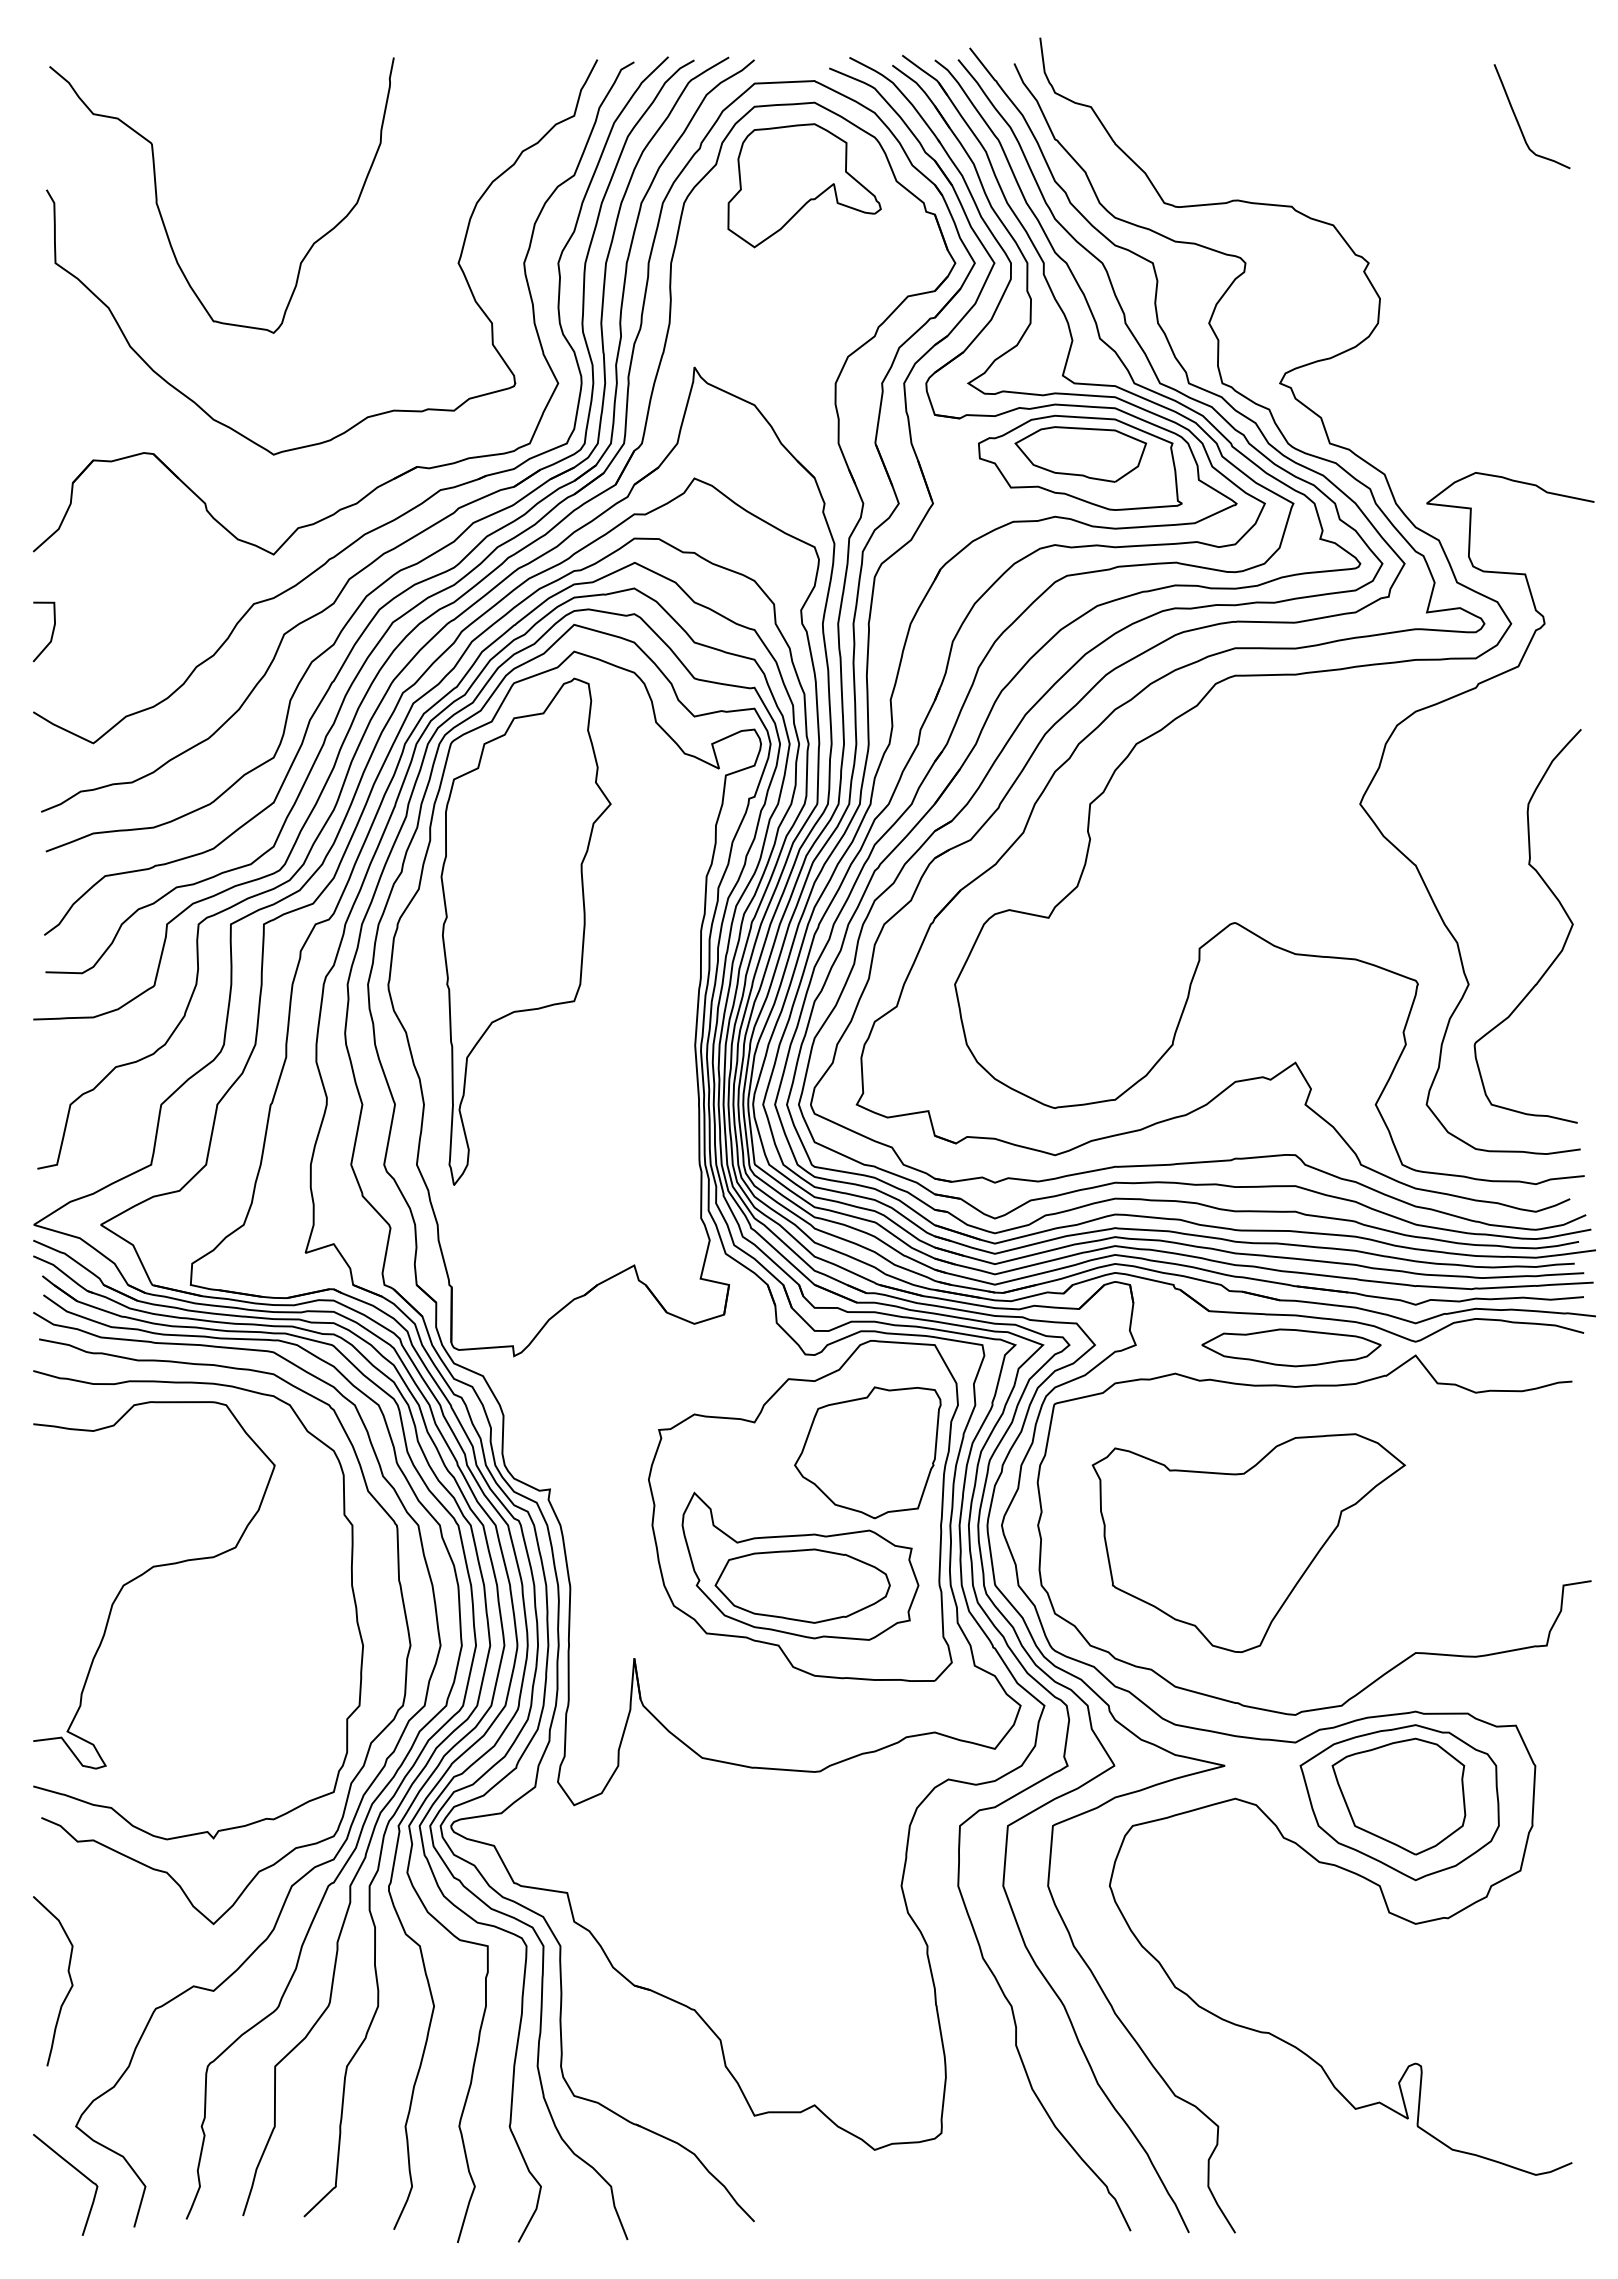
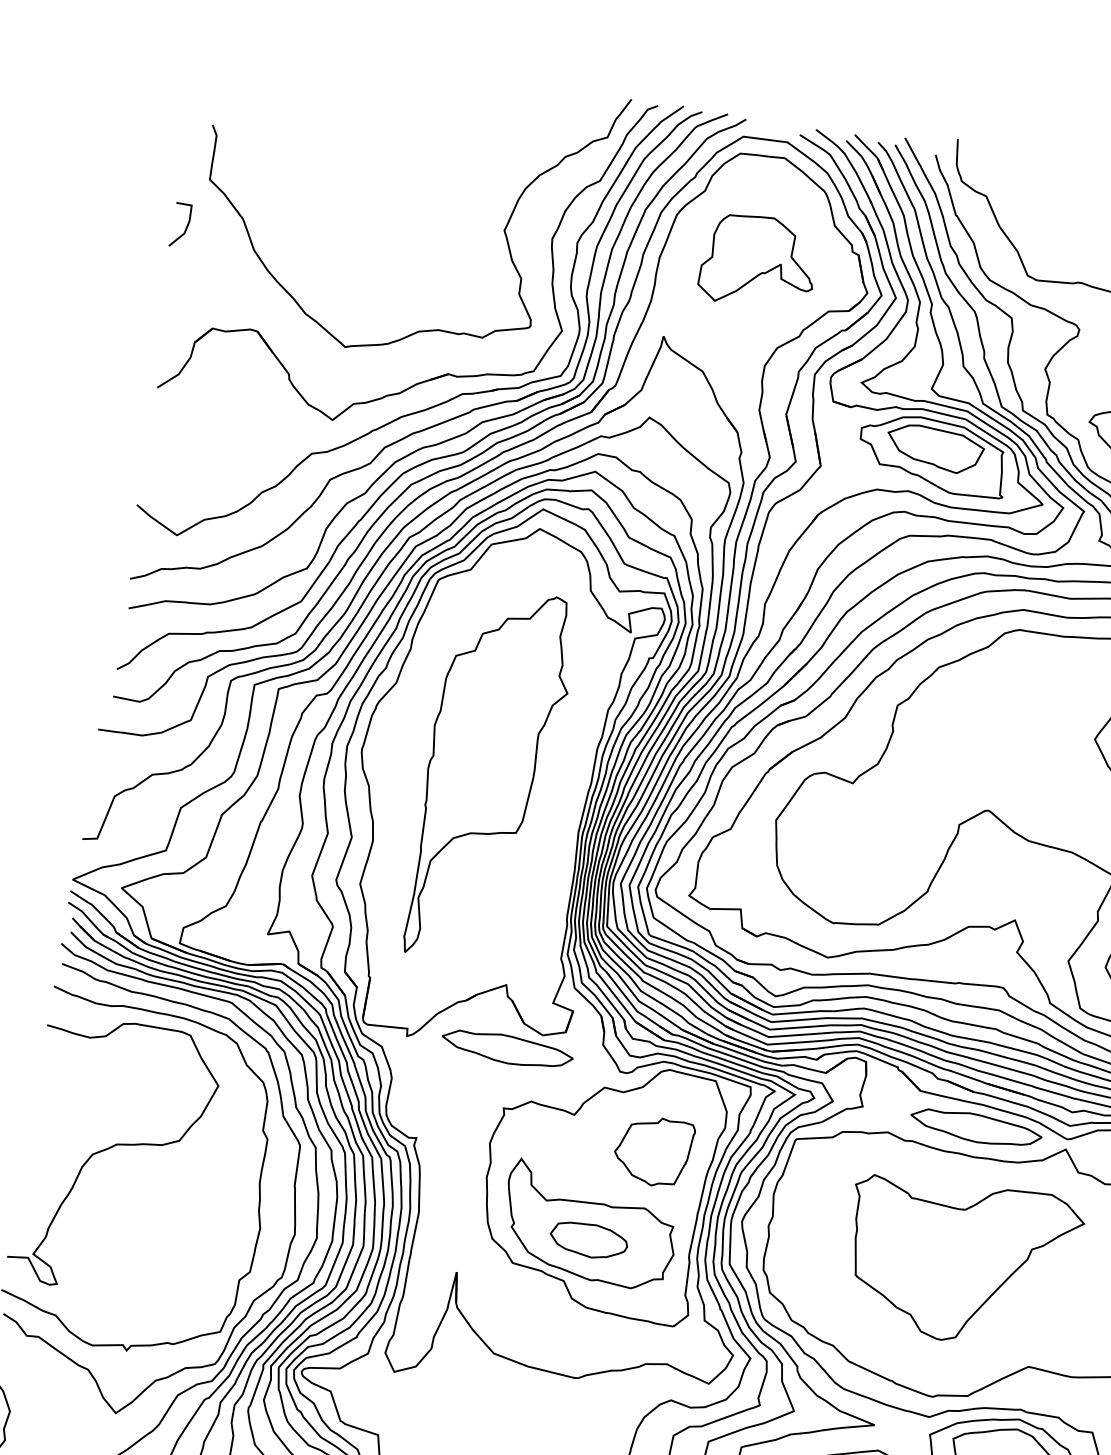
part: (804, 185) -> (759, 261), moved
curve: (162, 216) -> (293, 159), removed
line: (51, 633) -> (185, 227), moved
part: (525, 931) -> (489, 775), moved
part: (650, 1350) -> (507, 1049), added
part: (867, 1452) -> (653, 1151), size x0.7
part: (1248, 1542) -> (960, 1260), moved
part: (802, 1585) -> (588, 1240), size x0.6

